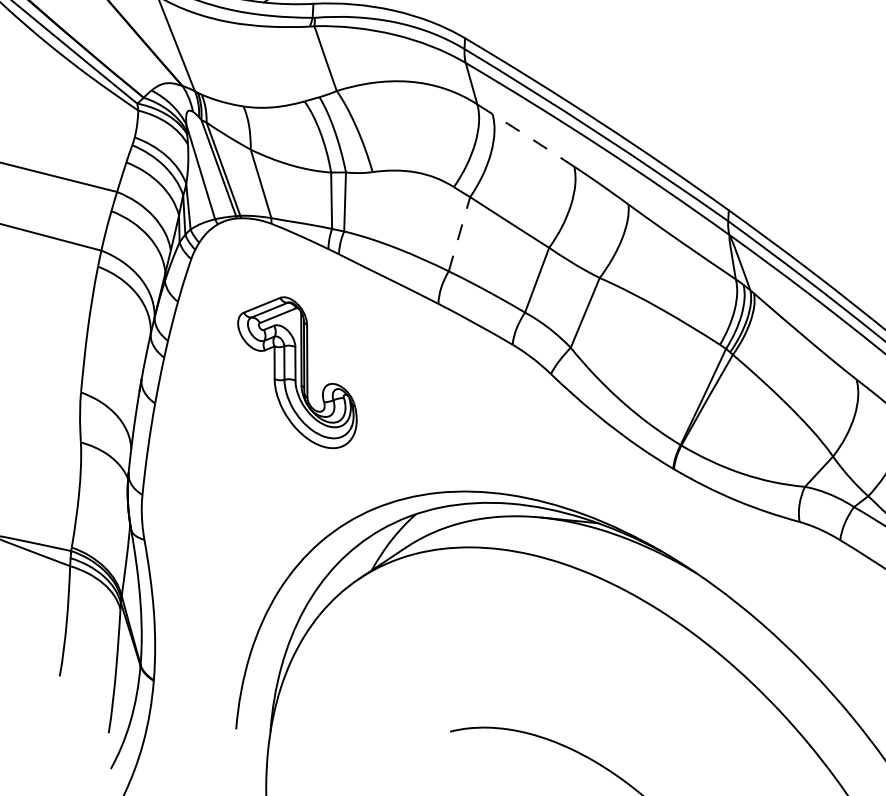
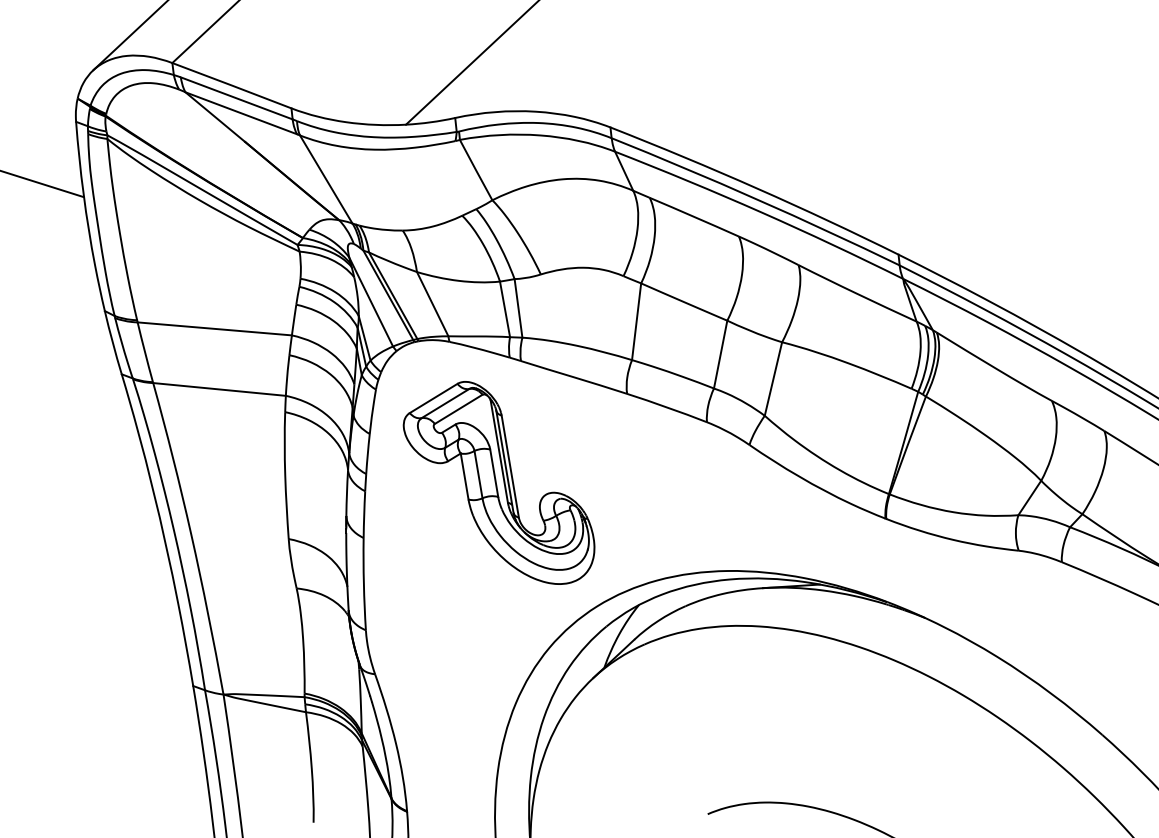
arc: (533, 139) -> (694, 216), dashed -> solid
line: (459, 233) -> (636, 321), dashed -> solid
part: (297, 370) -> (498, 482), size x1.43

